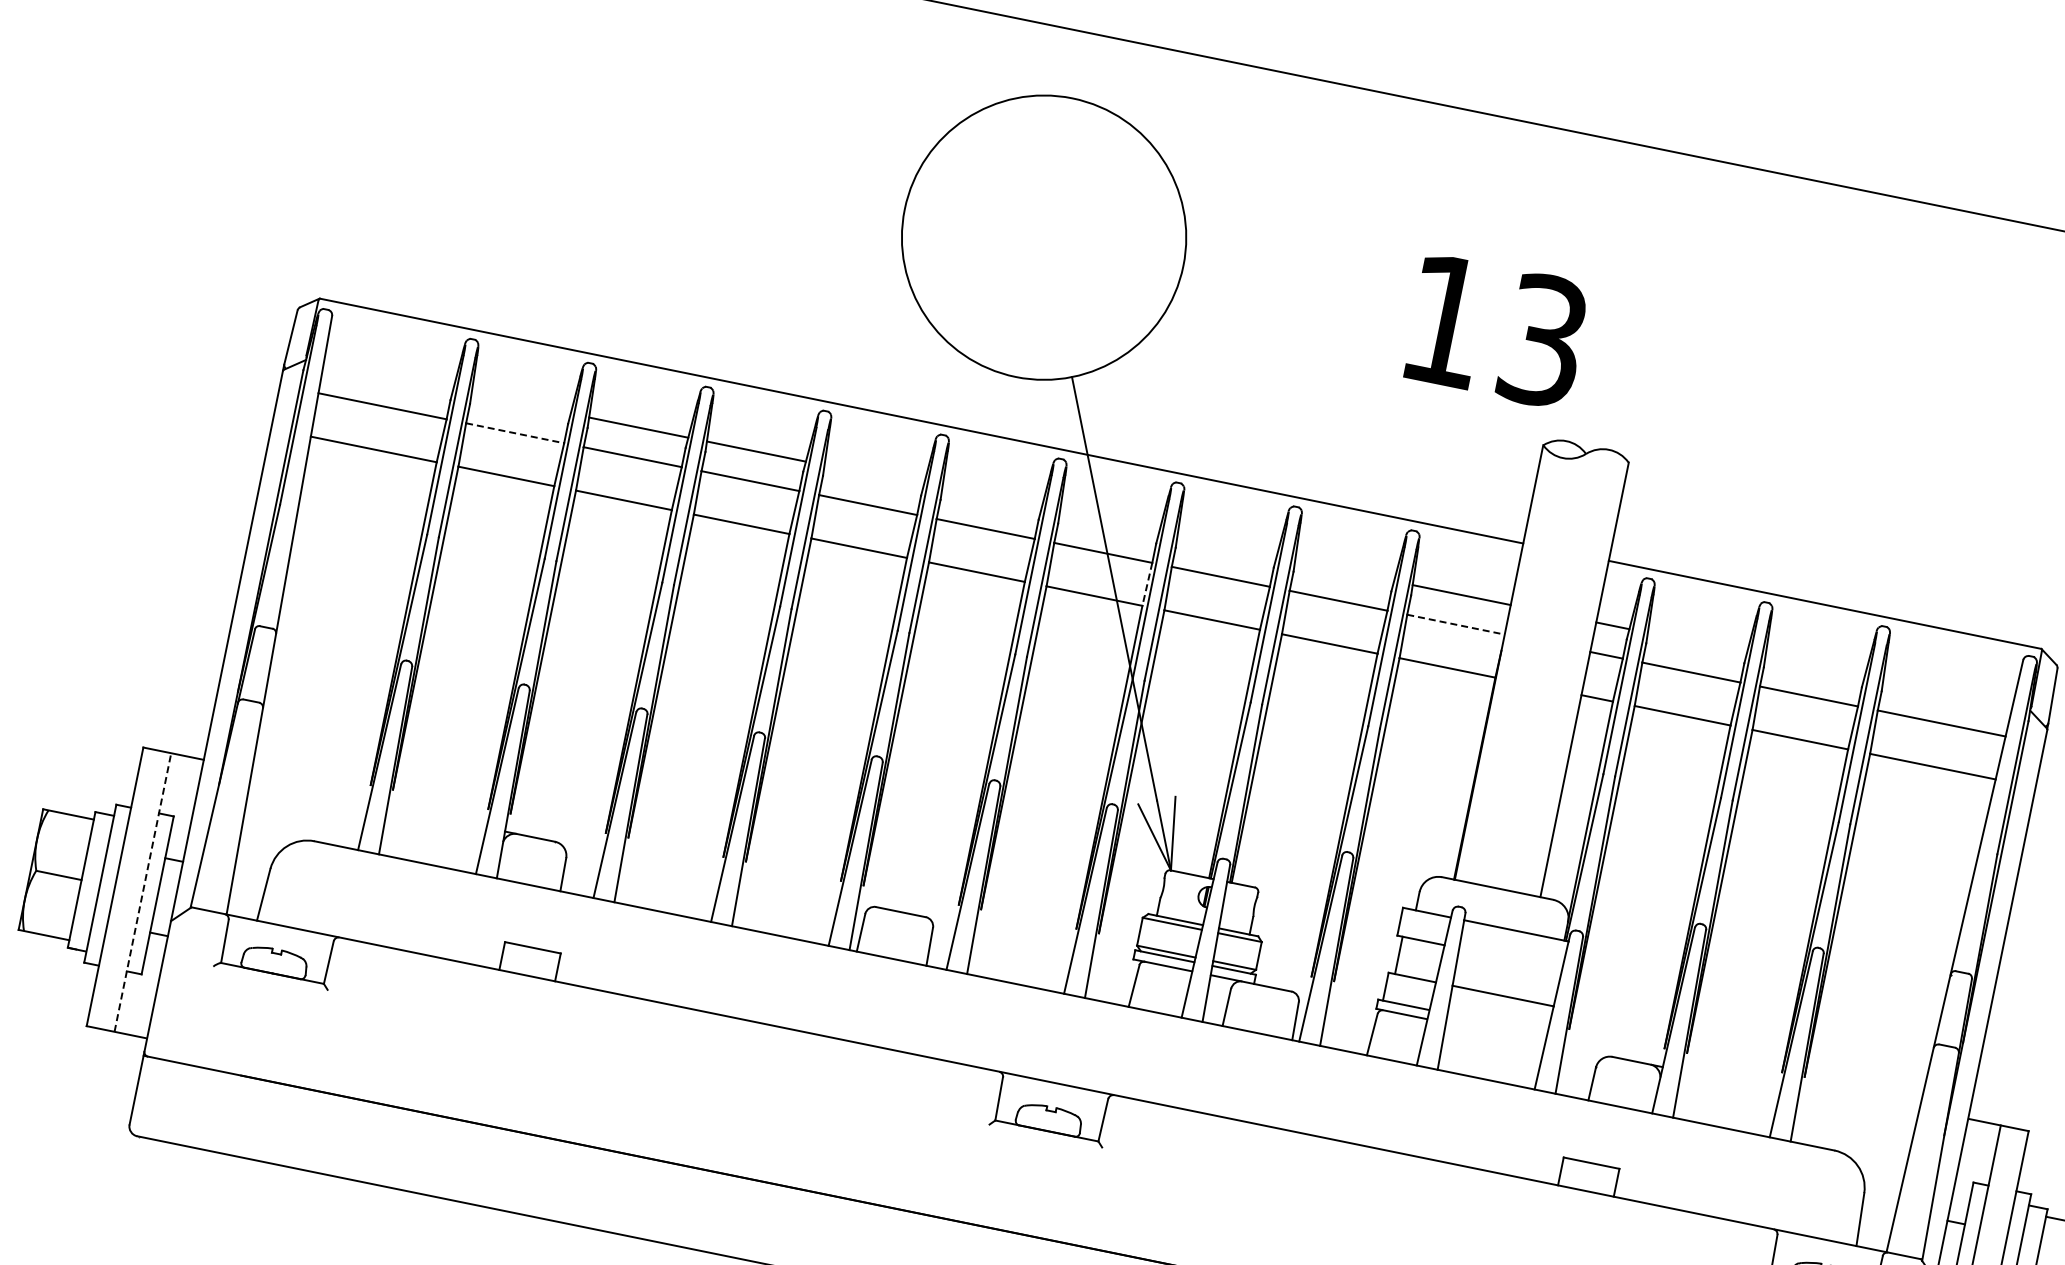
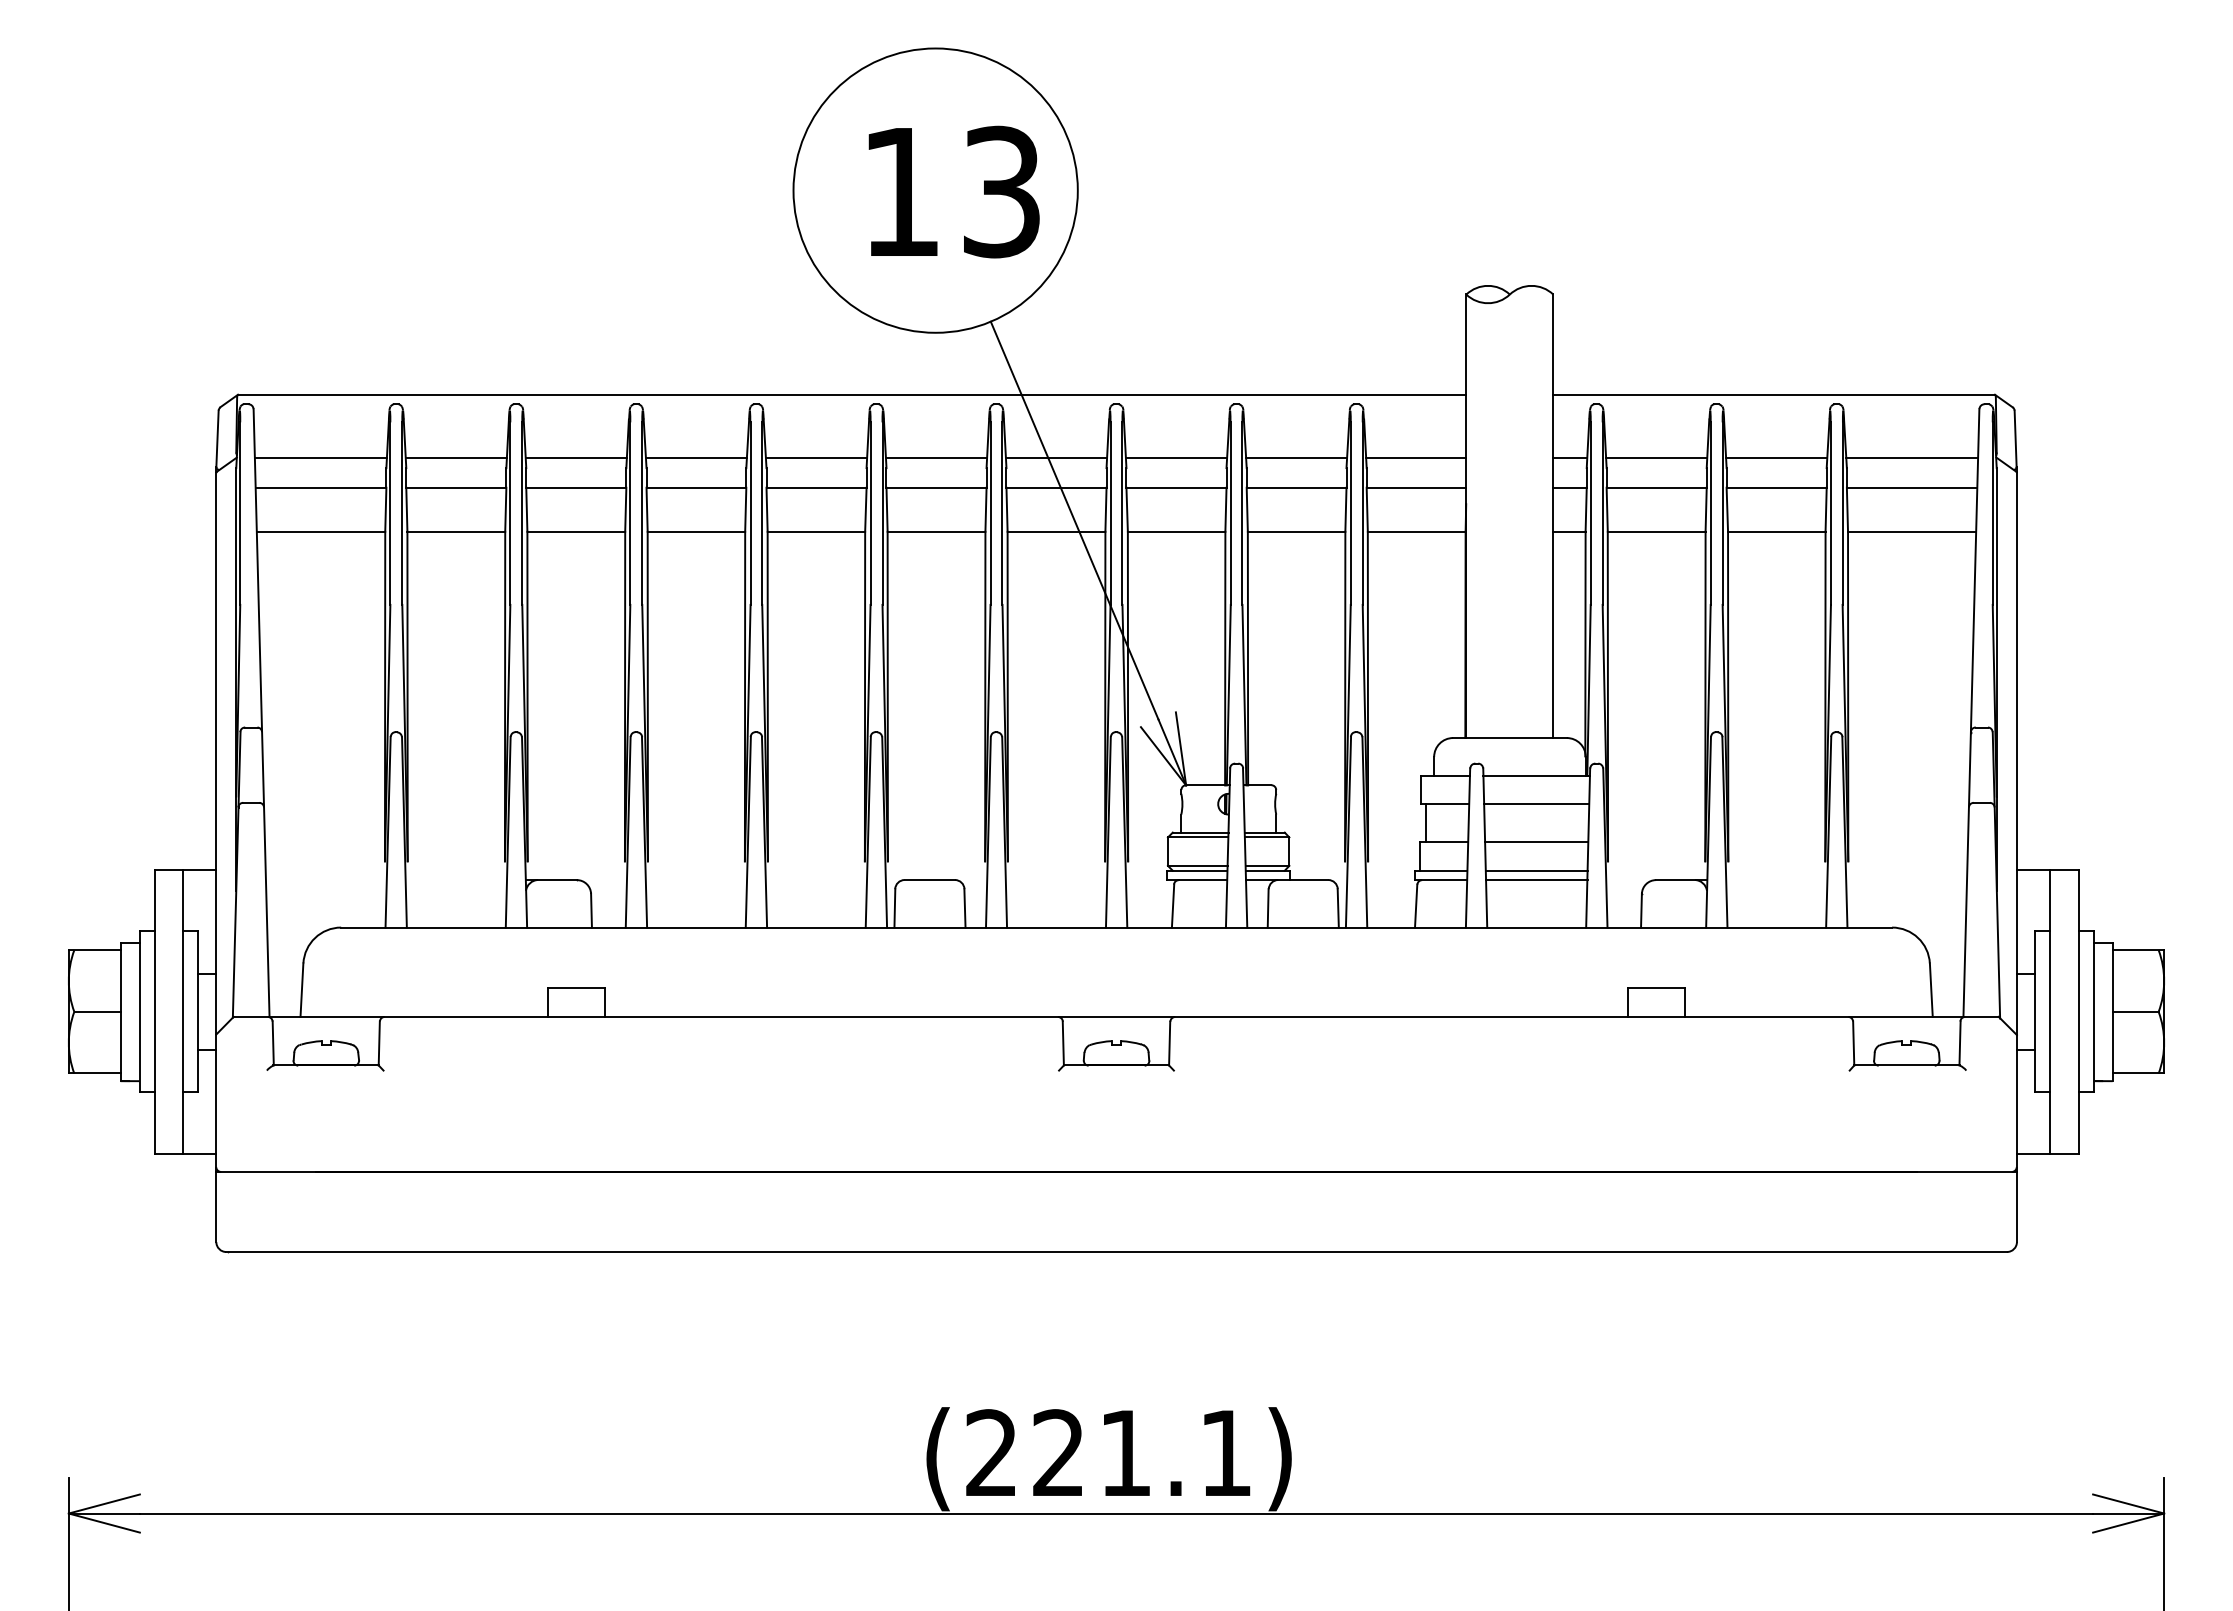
text: (1496, 330) -> (953, 191), moved
line: (388, 376) -> (320, 457), added
line: (520, 403) -> (455, 457), added
line: (515, 433) -> (456, 487), dashed -> solid
line: (874, 475) -> (816, 457), added
line: (991, 499) -> (936, 457), added
line: (1109, 523) -> (1056, 457), added
line: (1226, 547) -> (1176, 457), added
line: (1344, 571) -> (1296, 457), added
line: (1146, 584) -> (1105, 510), dashed -> solid
line: (1456, 624) -> (1416, 487), dashed -> solid
line: (1697, 642) -> (1656, 457), added
line: (1814, 666) -> (1776, 457), added
line: (1948, 693) -> (1912, 457), added
line: (143, 892) -> (183, 1011), dashed -> solid
line: (1510, 958) -> (1536, 804), added
line: (1497, 1023) -> (1536, 870), added
line: (1495, 1033) -> (1536, 880), added

